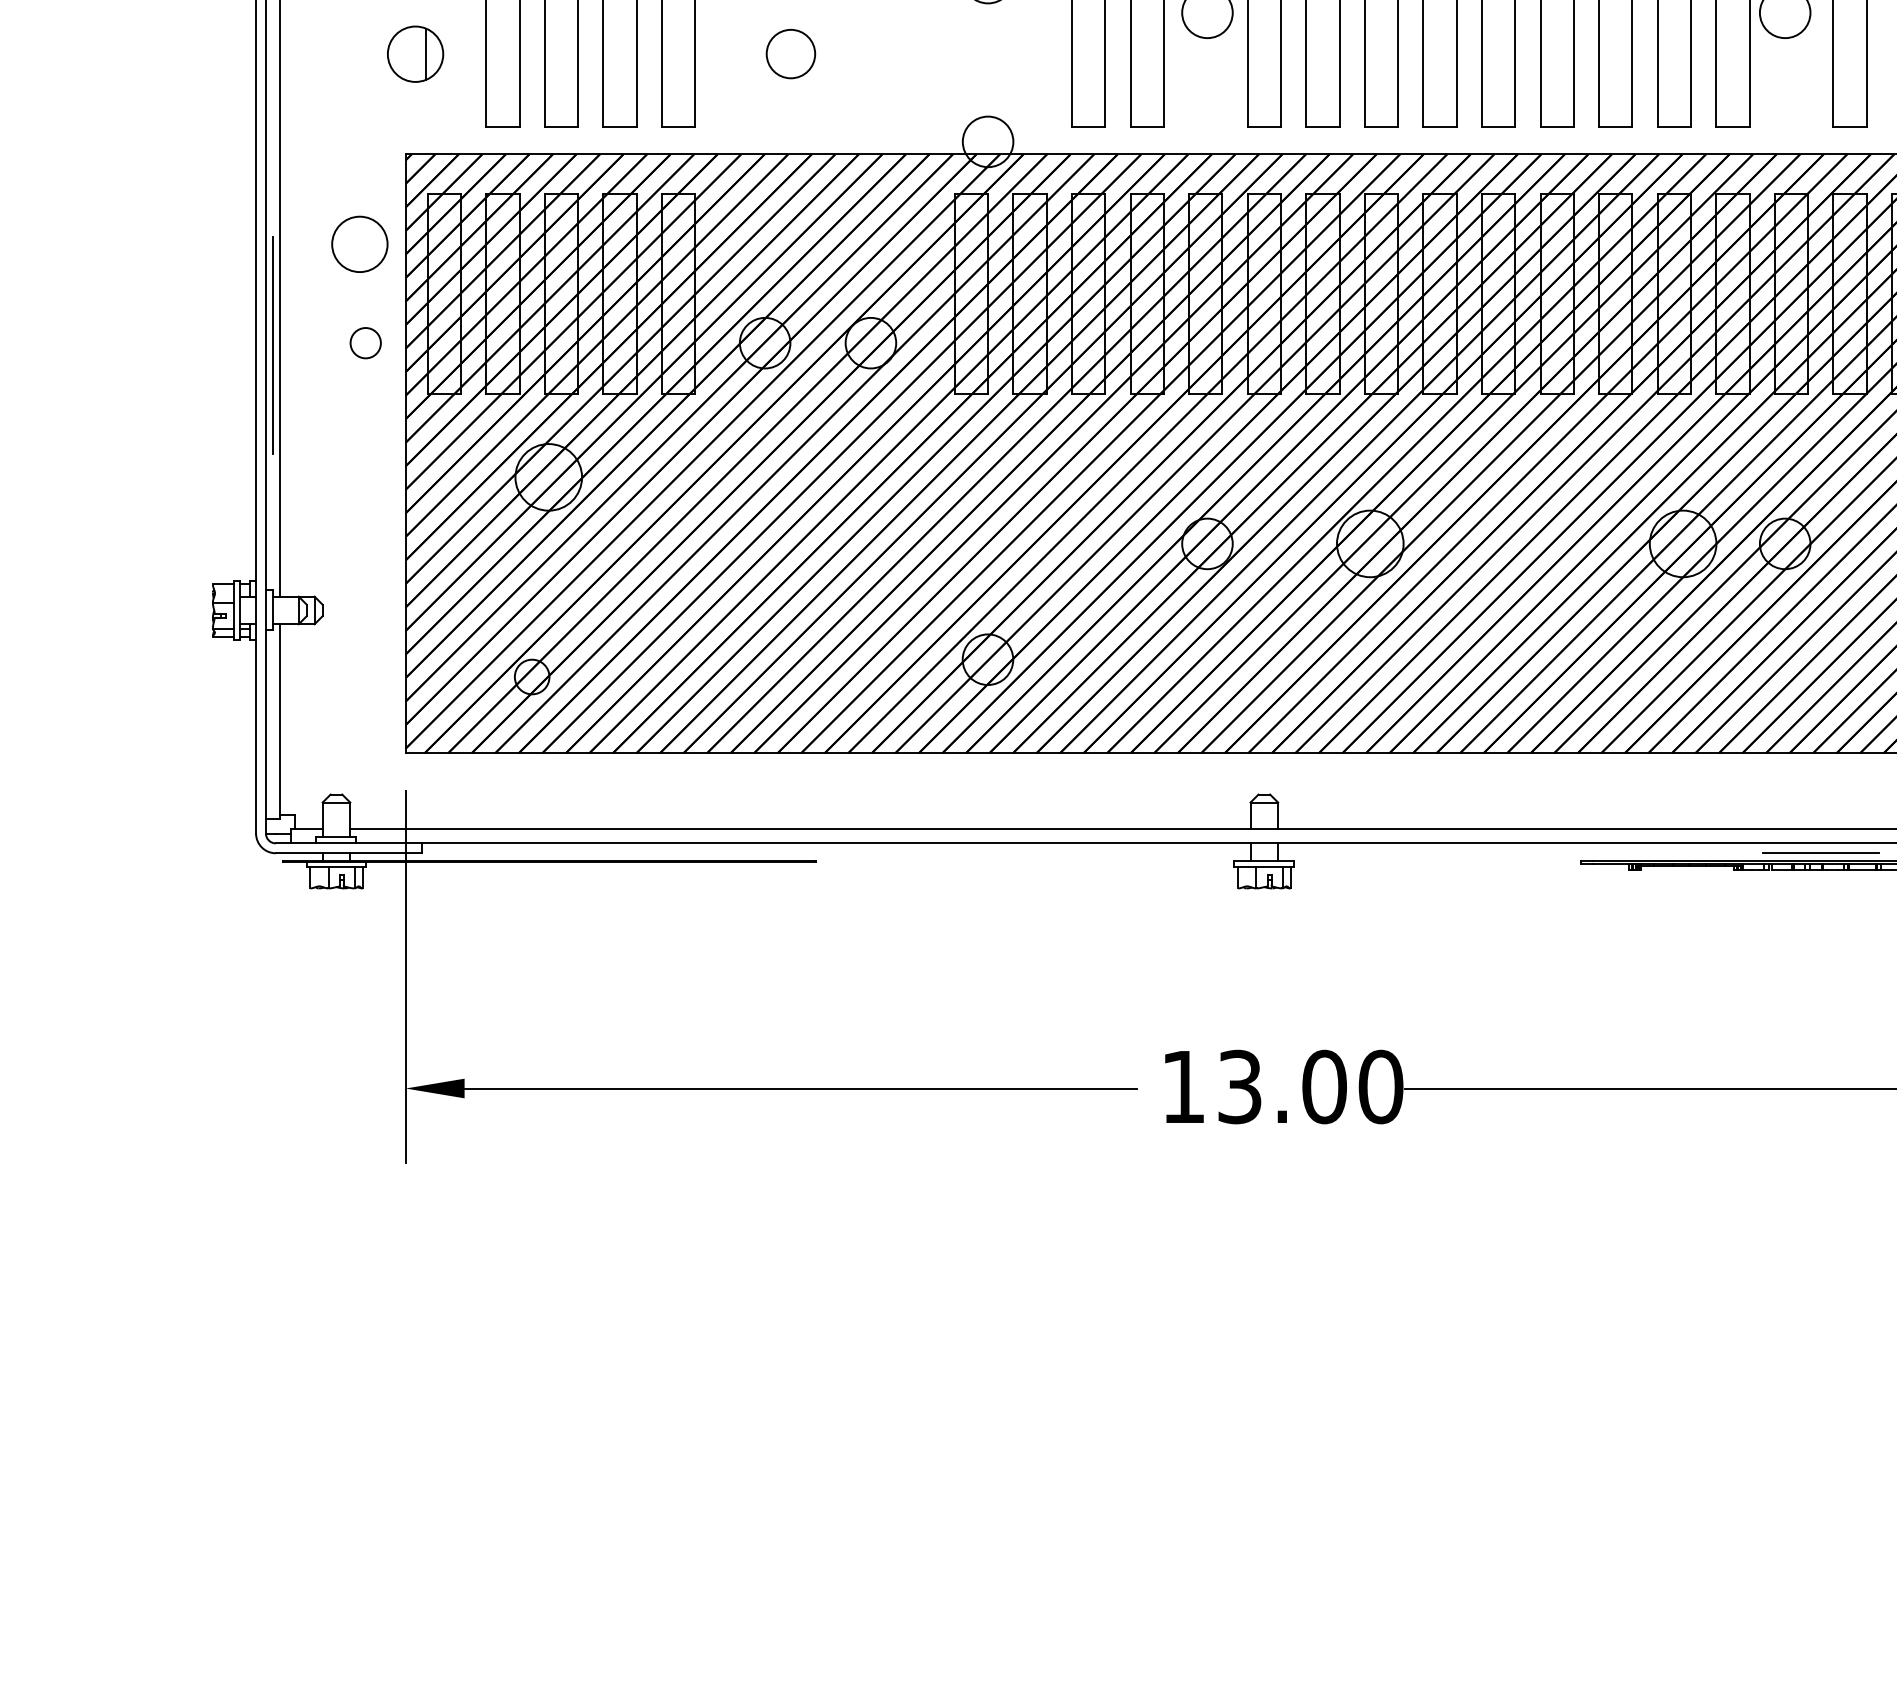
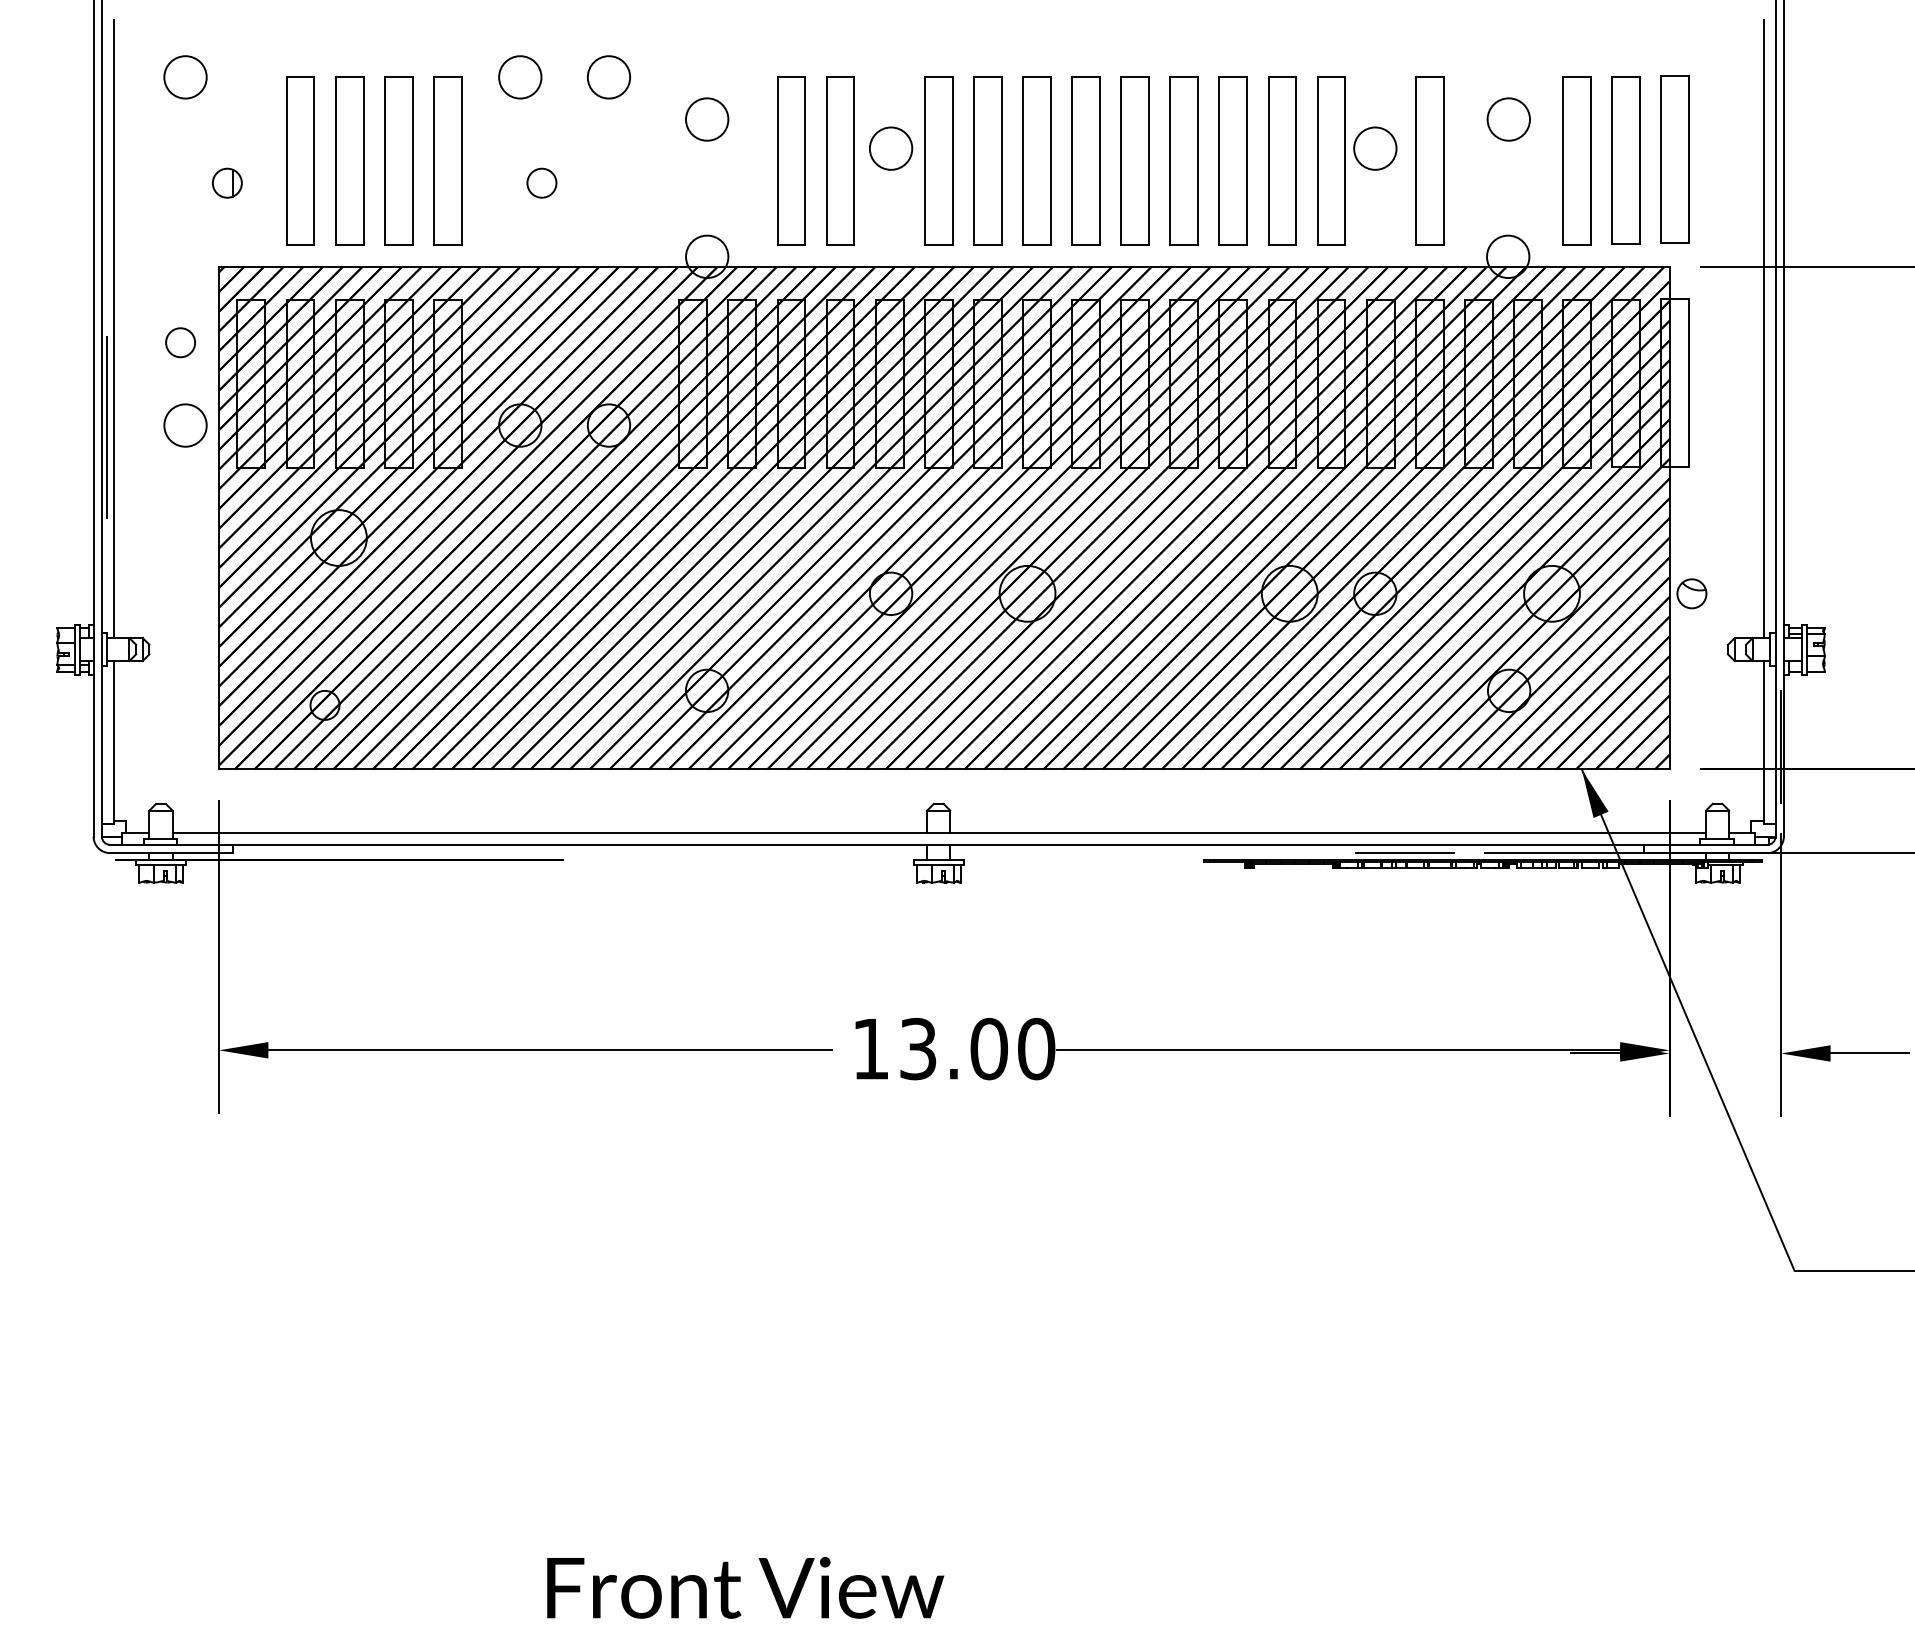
part: (415, 53) -> (227, 182), size x0.62
circle: (790, 53) -> (541, 182), size x0.71
circle: (359, 244) -> (180, 342), size x0.62
circle: (365, 343) -> (185, 425), size x1.67

